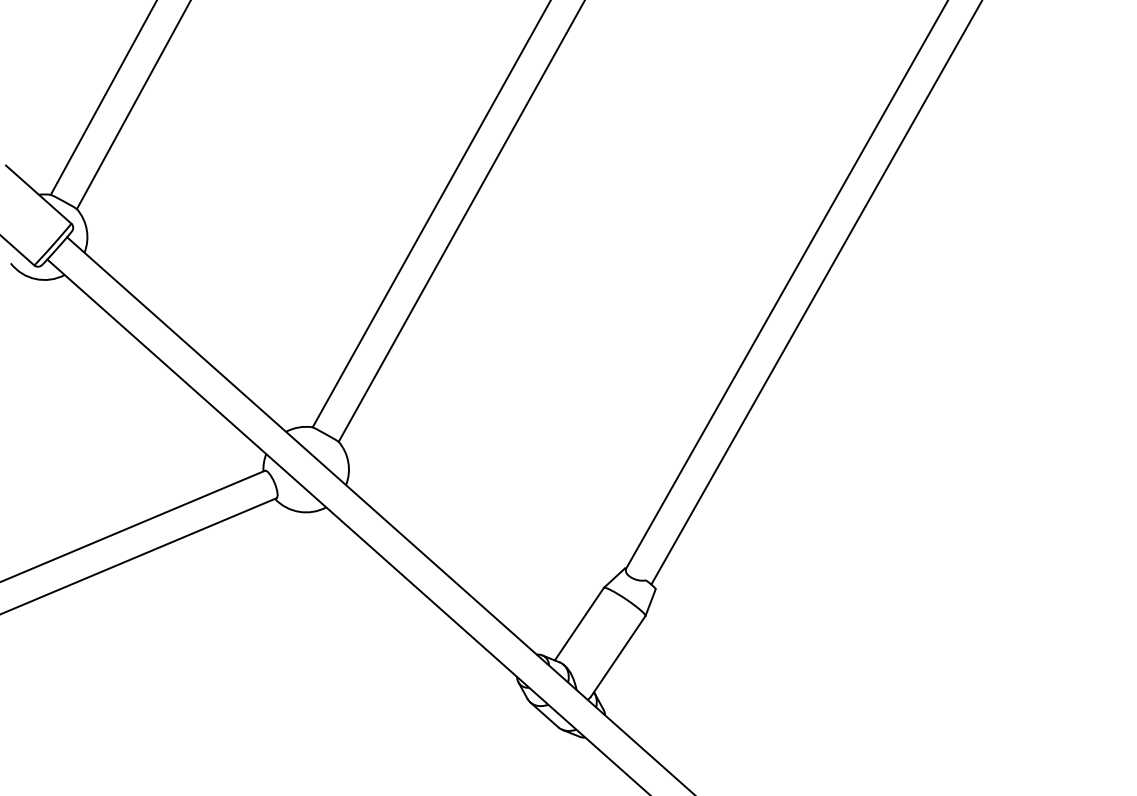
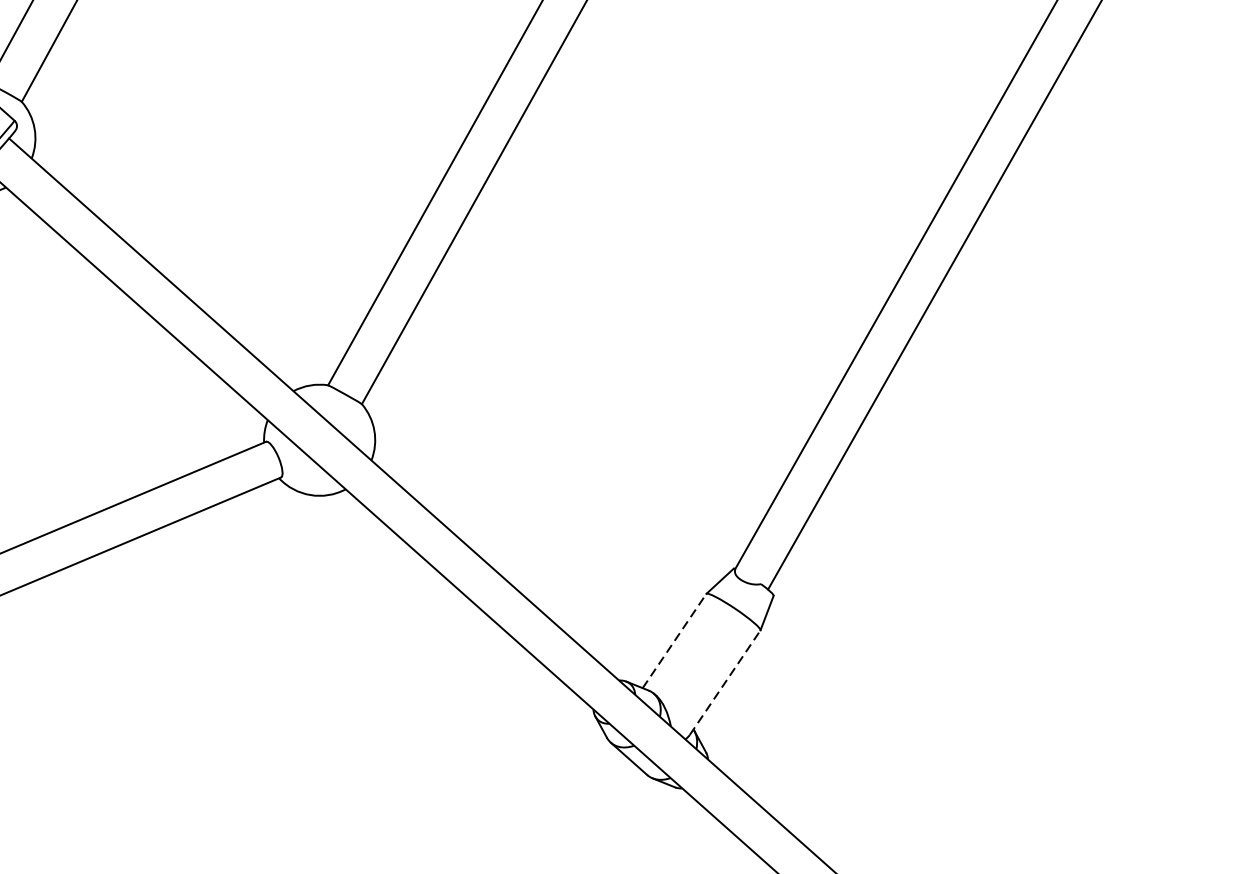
line: (579, 624) -> (674, 641), solid -> dashed
line: (618, 656) -> (725, 683), solid -> dashed

